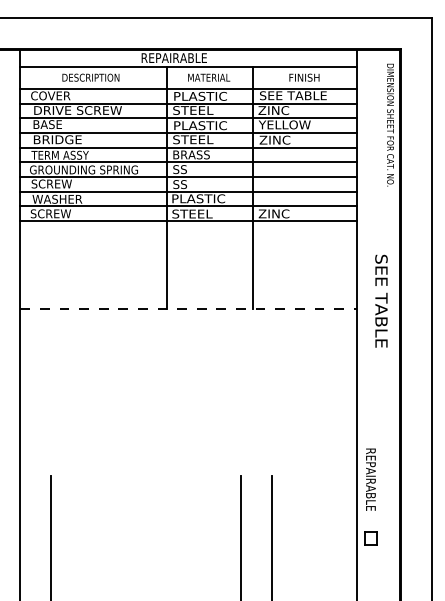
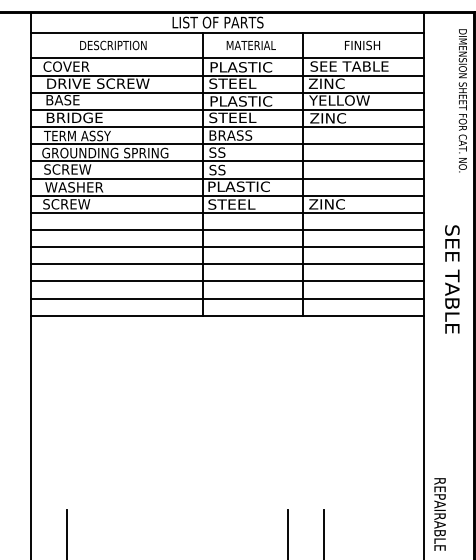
text: (180, 58) -> (217, 23), REPAIRABLE -> LIST OF PARTS
line: (188, 235) -> (227, 229), added
line: (188, 250) -> (227, 247), added
line: (188, 265) -> (227, 264), added
line: (188, 279) -> (227, 280), added
line: (188, 294) -> (227, 298), added
text: (381, 300) -> (452, 278), moved
line: (189, 309) -> (228, 315), dashed -> solid

